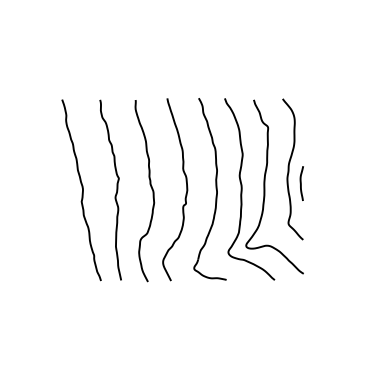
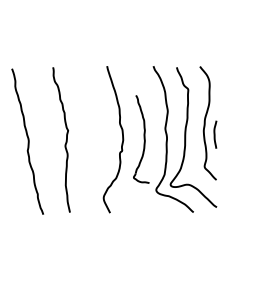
curve: (150, 187) -> (93, 137), removed
part: (209, 189) -> (141, 139), size x0.6
curve: (82, 190) -> (28, 141), moved

